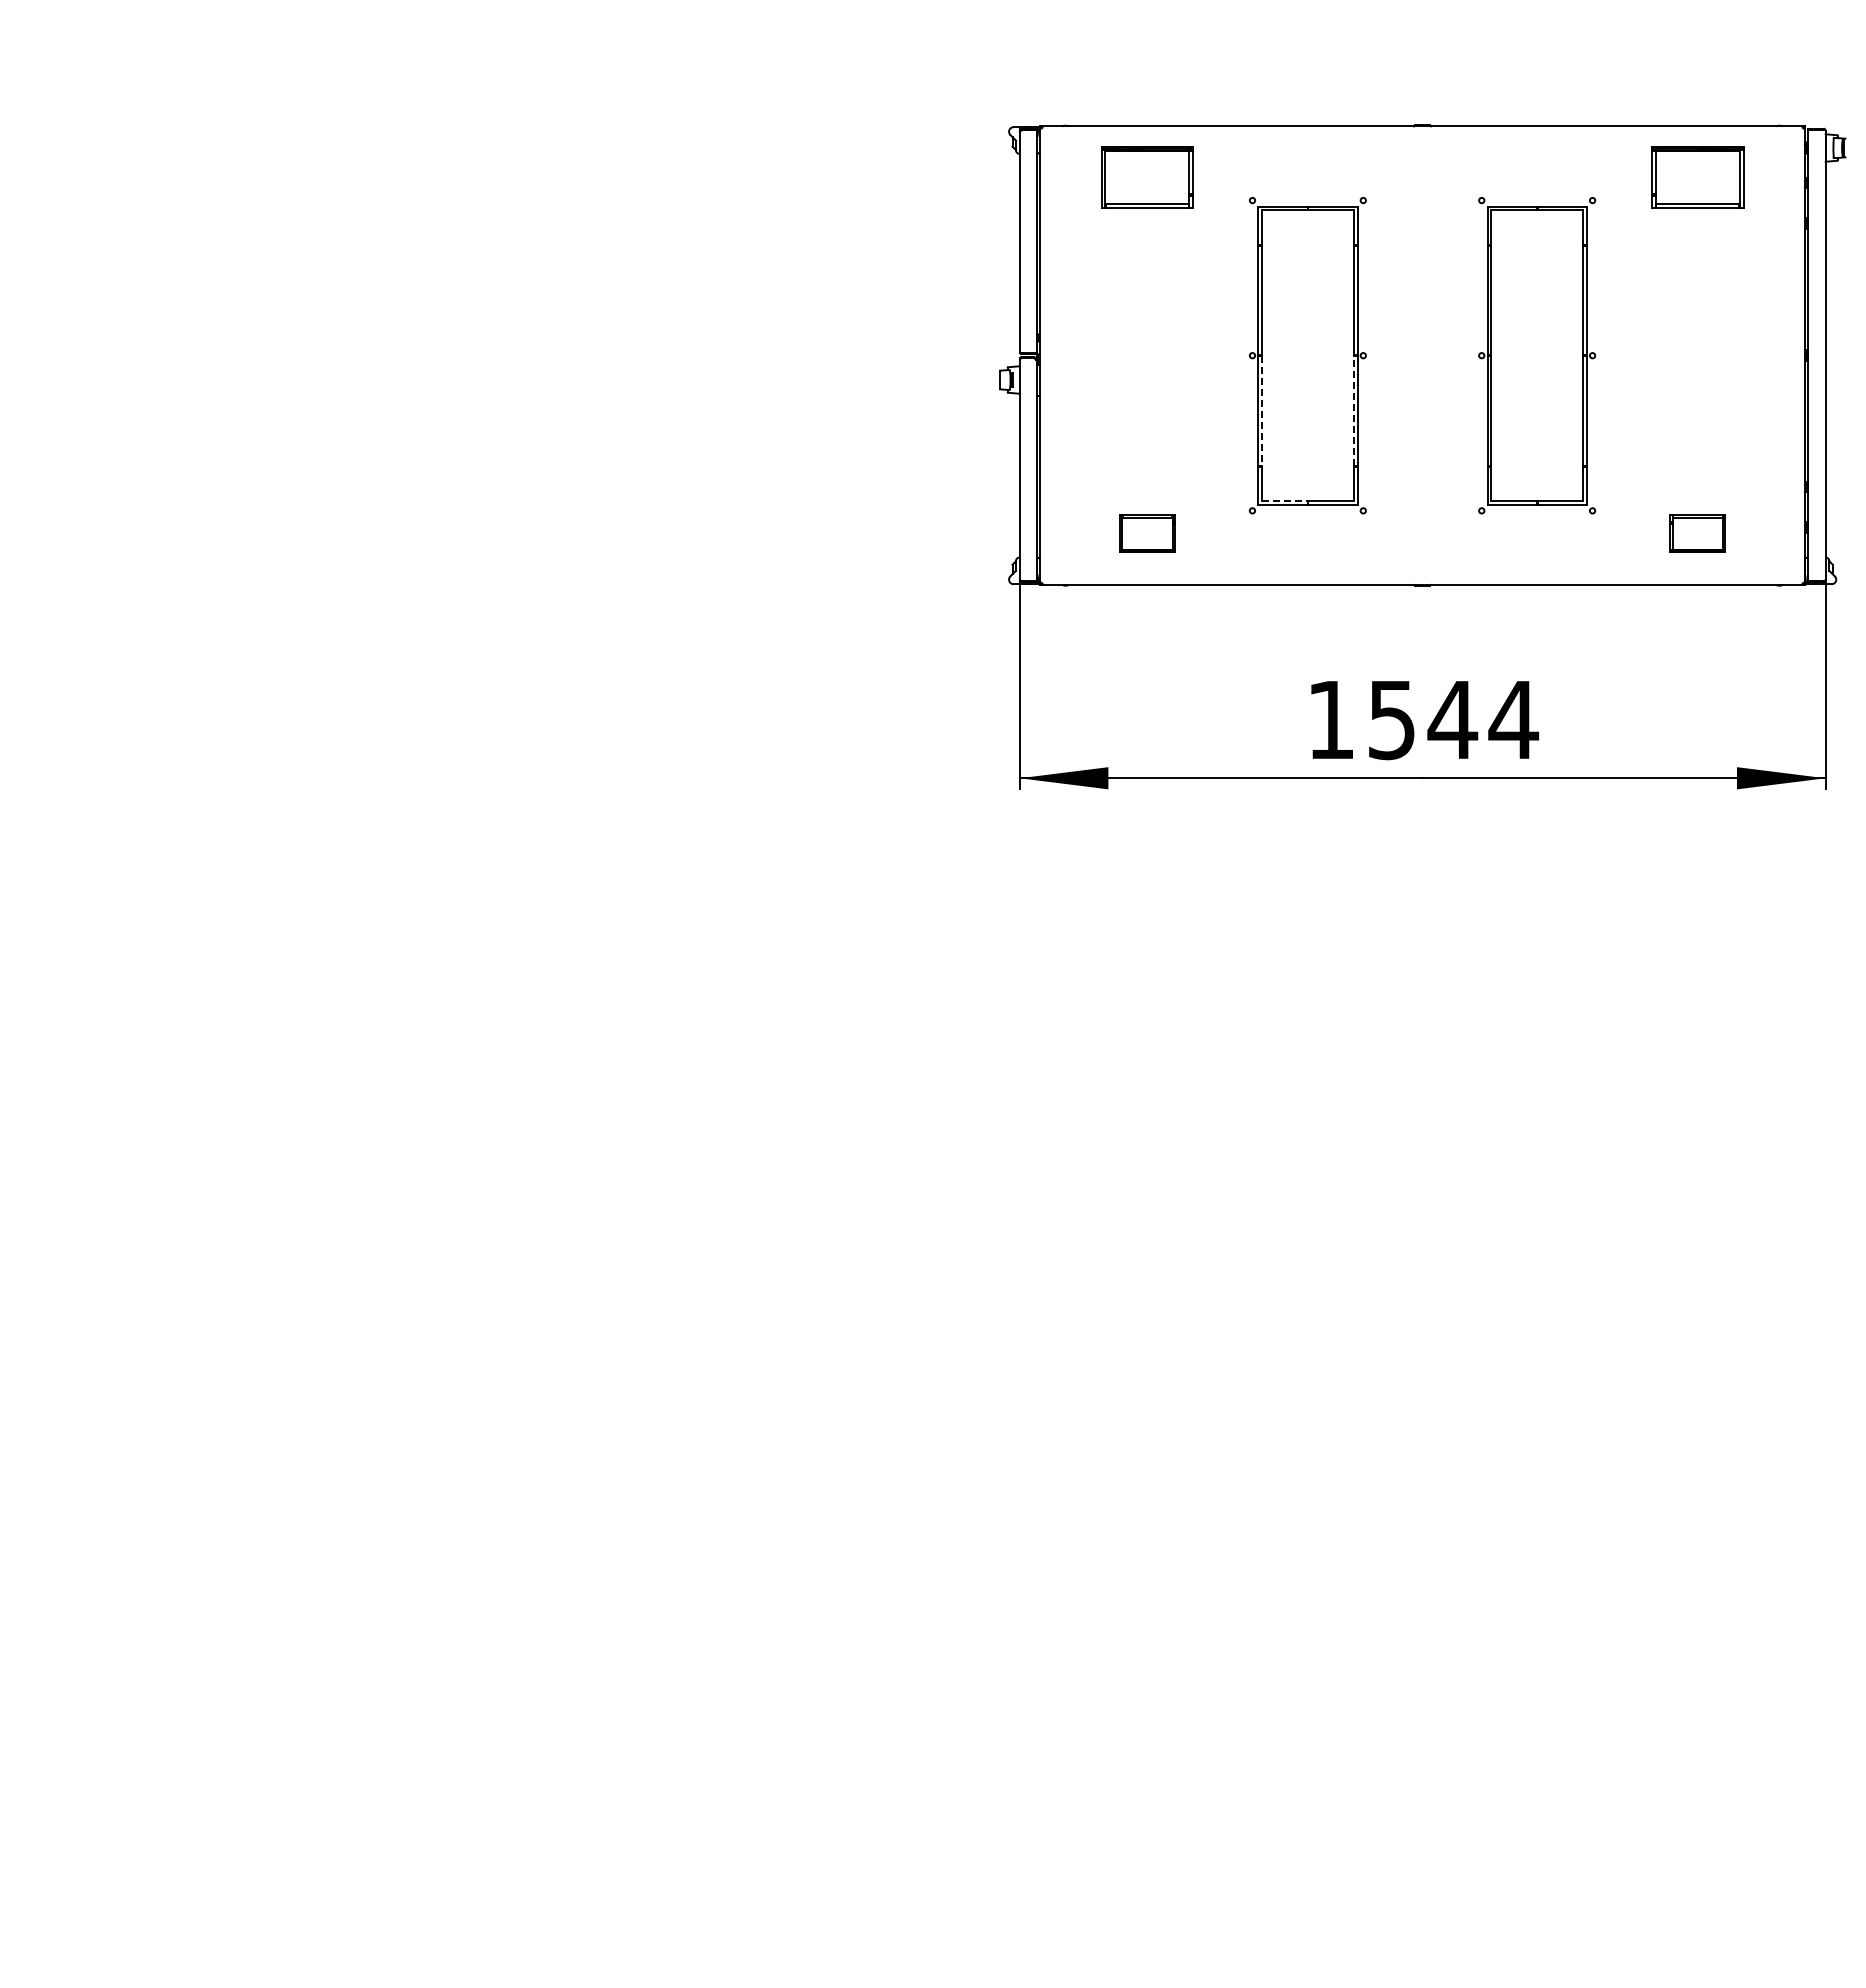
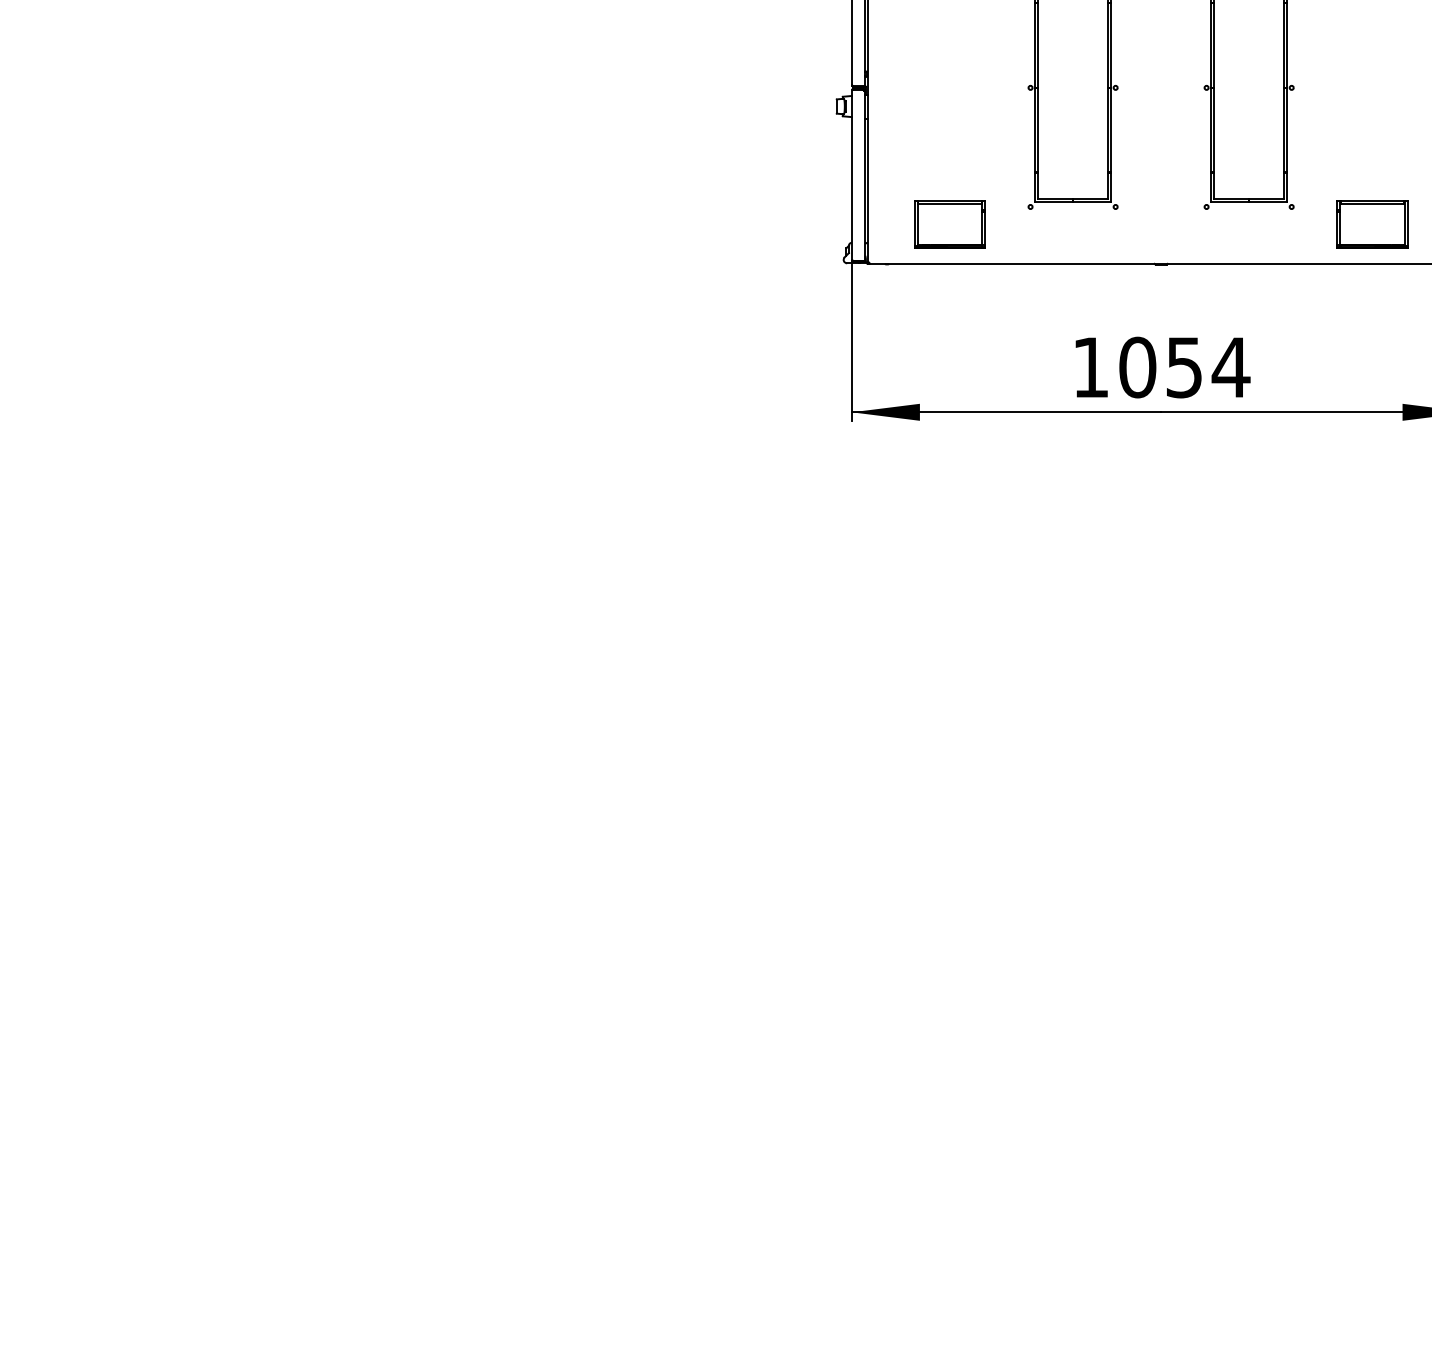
line: (1262, 410) -> (1038, 129), dashed -> solid
line: (1353, 410) -> (1108, 129), dashed -> solid
line: (1284, 500) -> (1055, 199), dashed -> solid
part: (1147, 533) -> (949, 224), size x1.67
part: (1697, 533) -> (1372, 224), size x1.67
text: (1423, 719) -> (1161, 367), 1544 -> 1054

